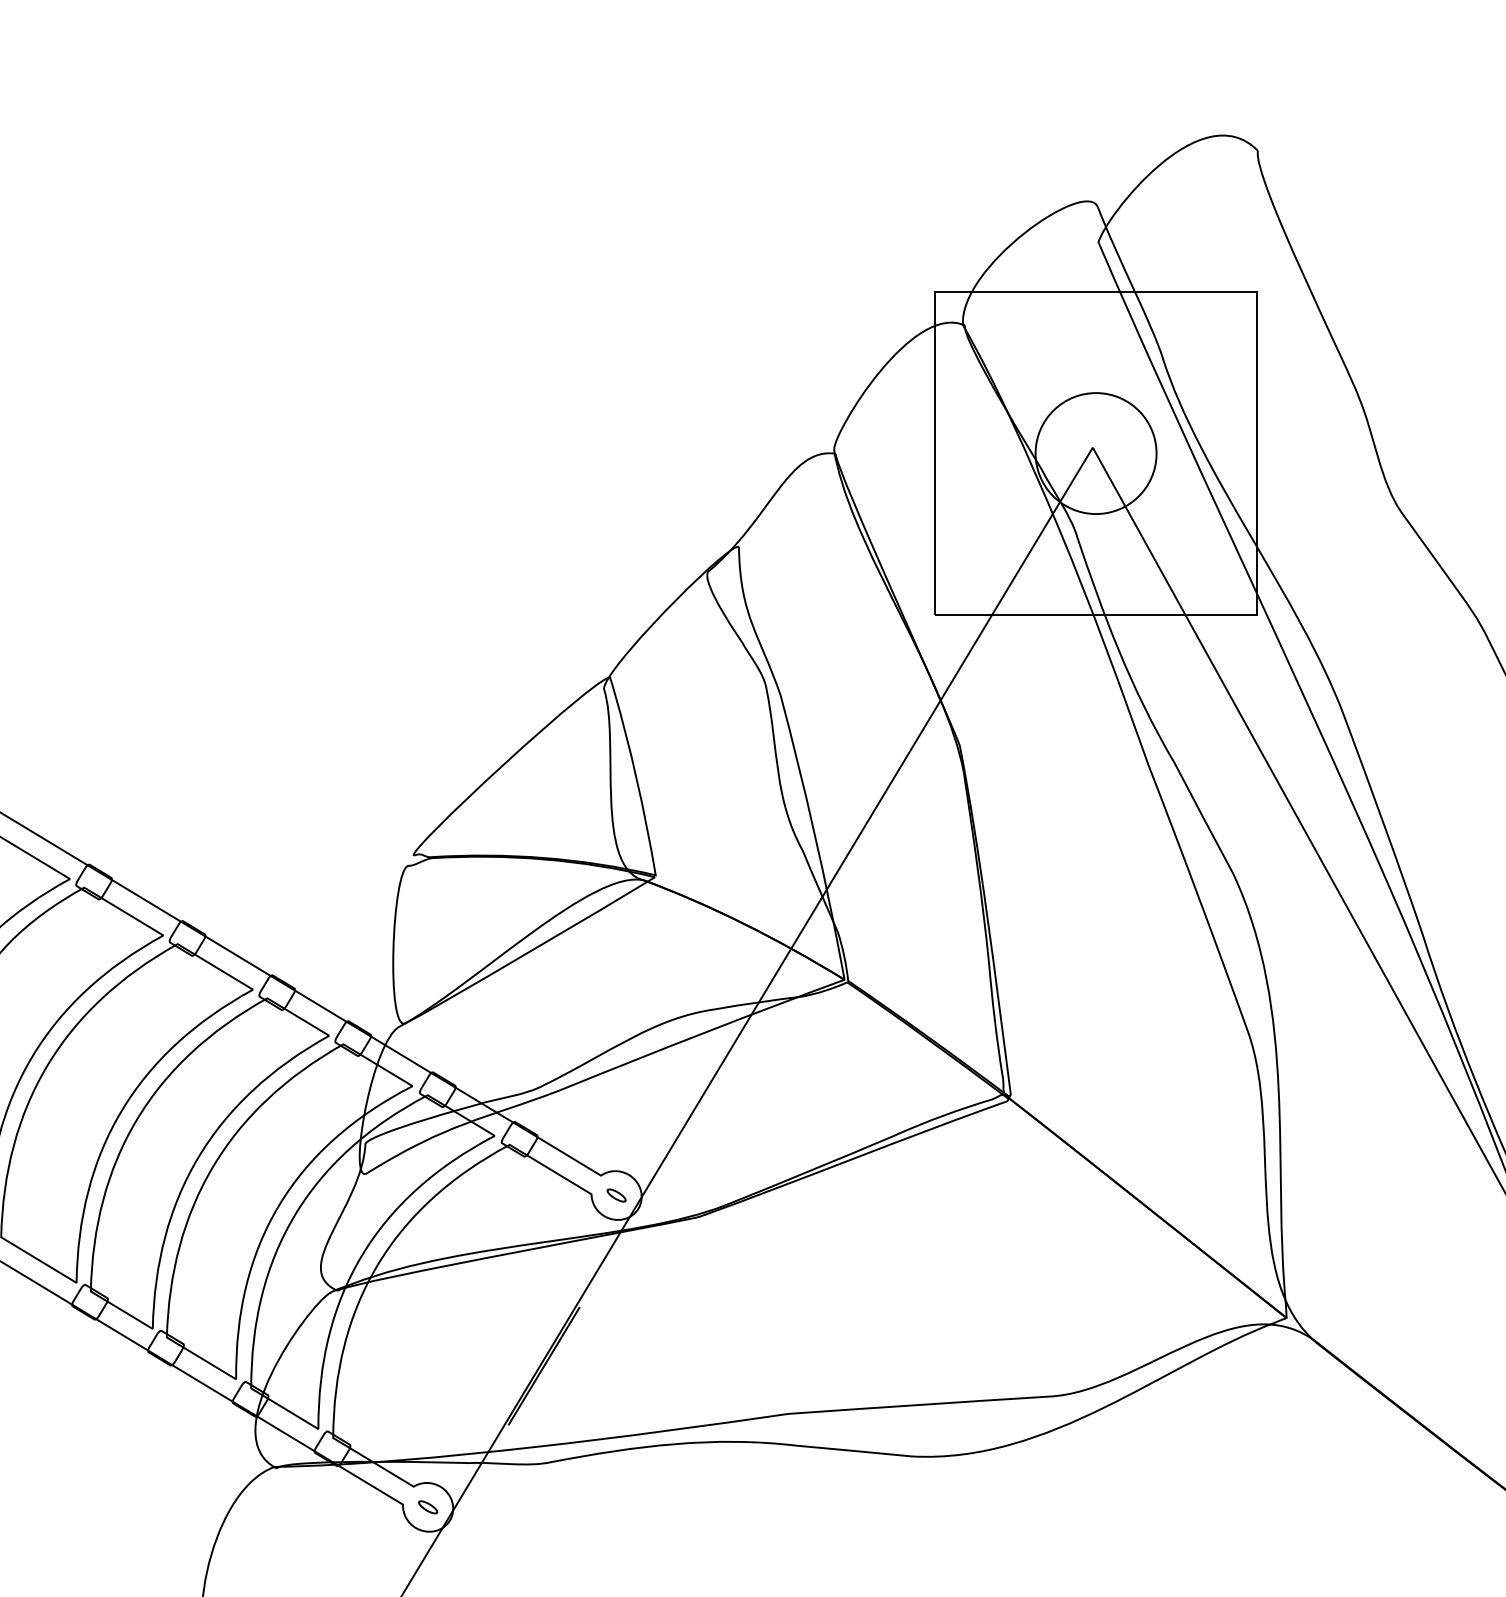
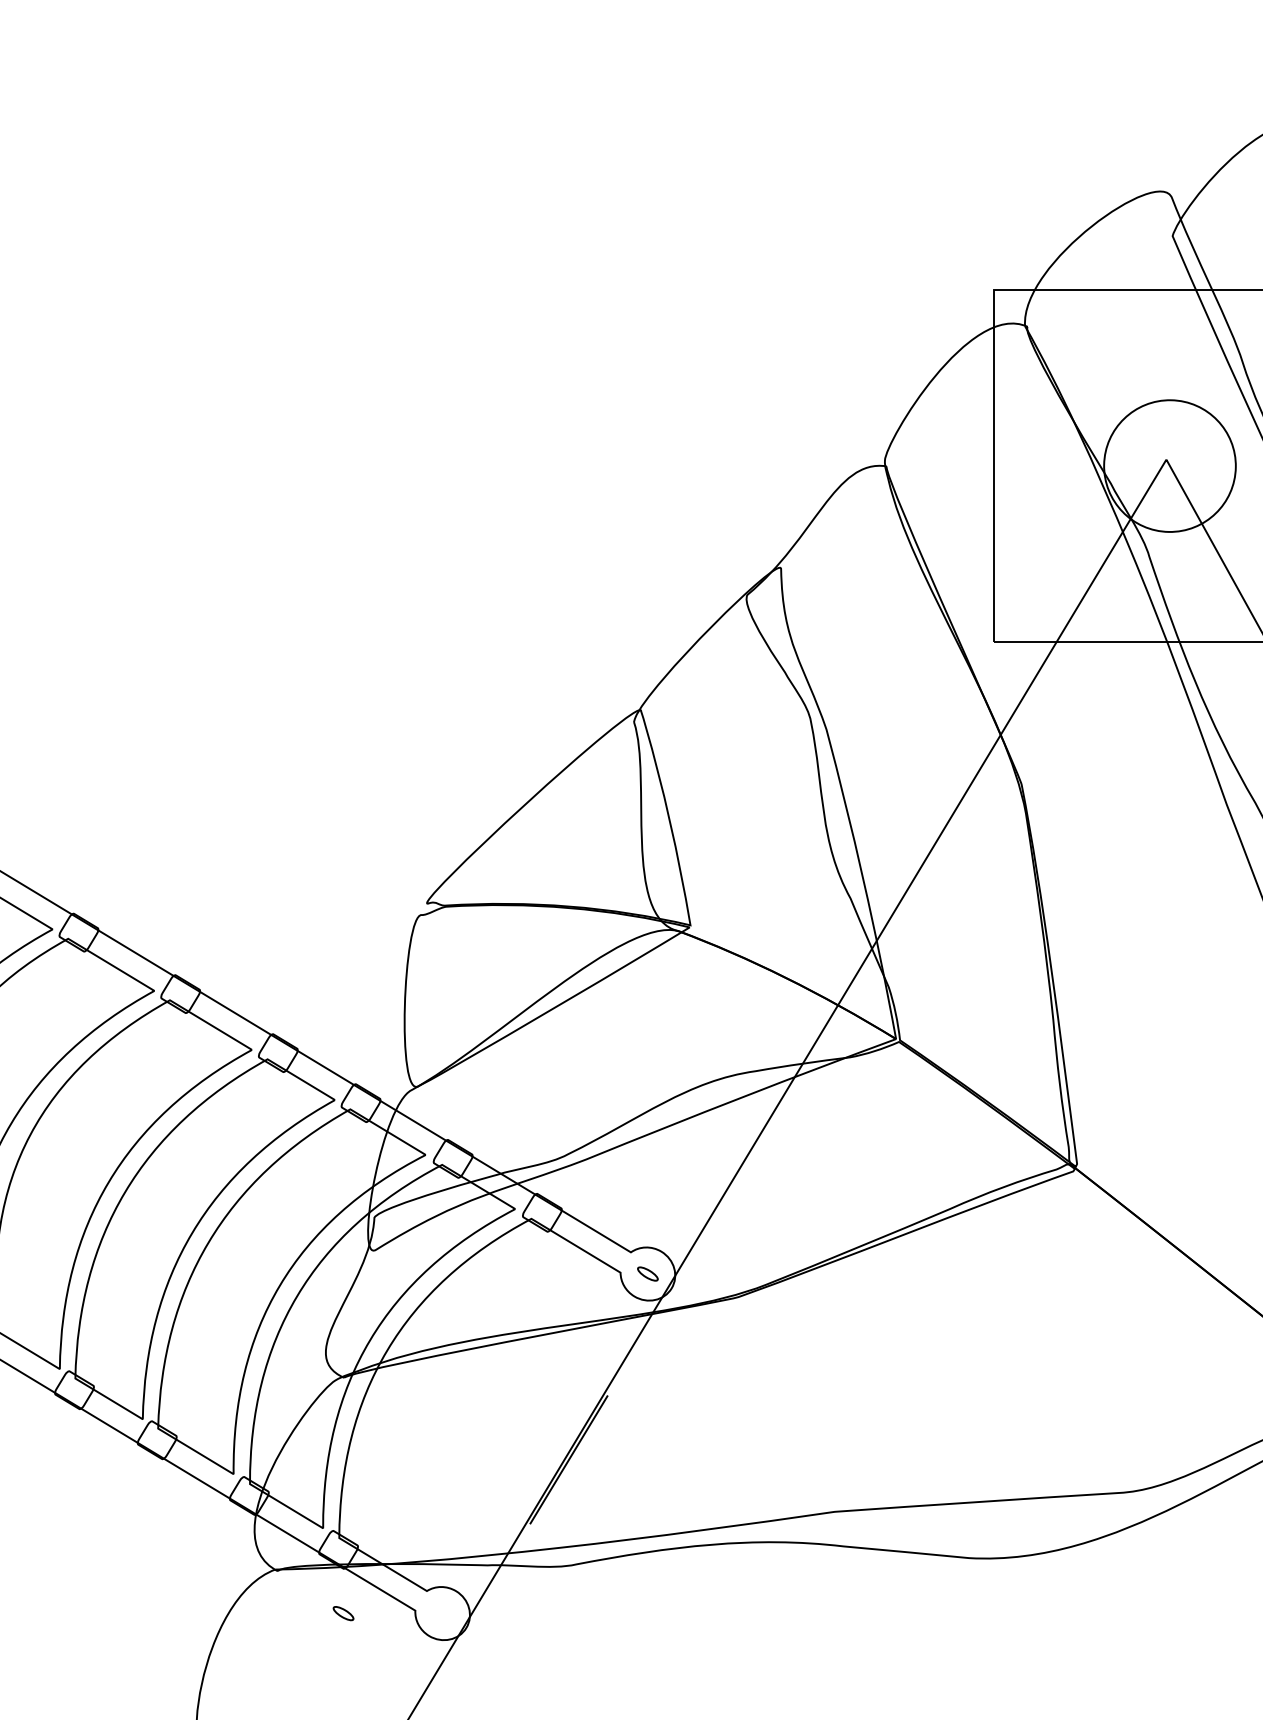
part: (428, 1507) -> (343, 1613), moved

